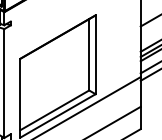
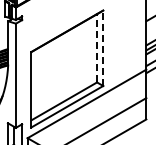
line: (89, 53) -> (97, 47), solid -> dashed
line: (95, 54) -> (103, 48), solid -> dashed

